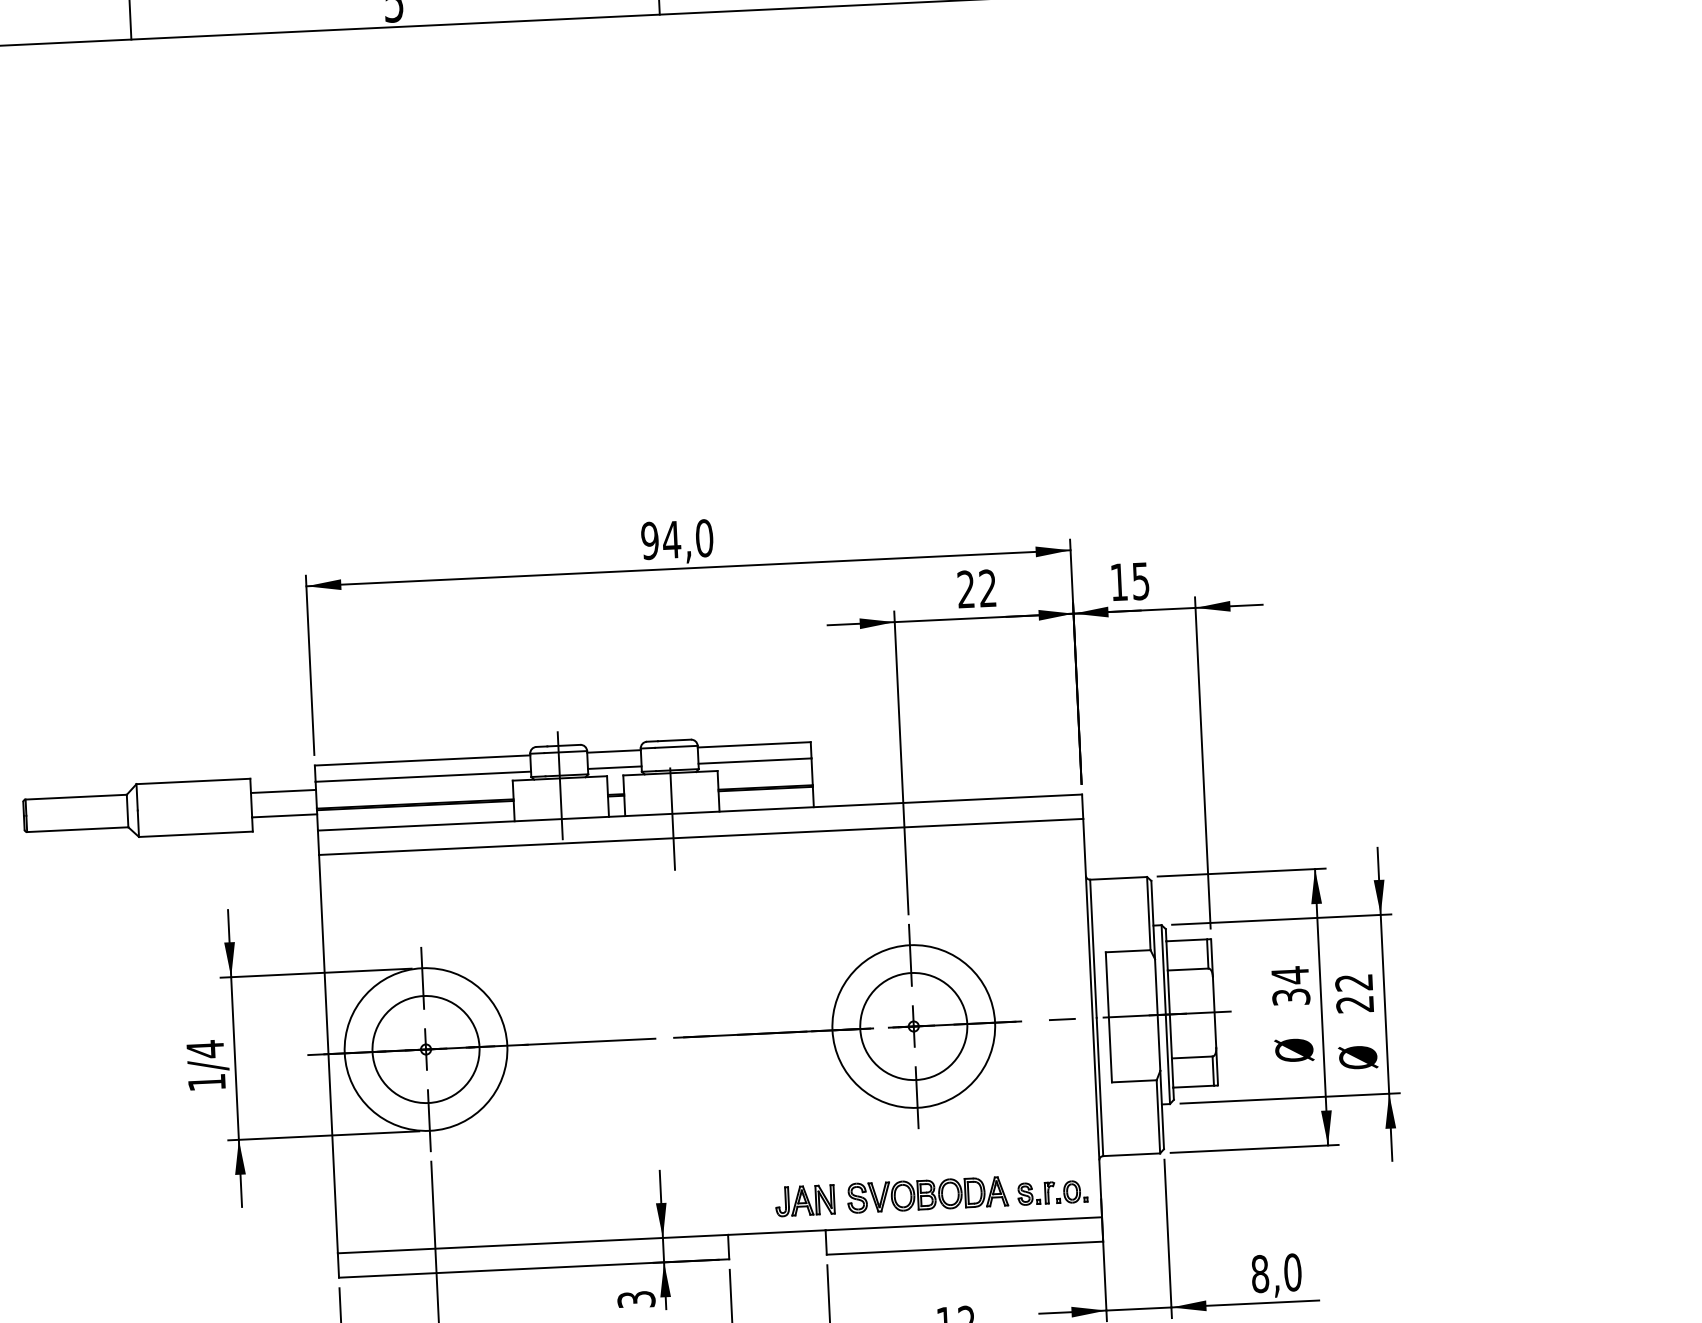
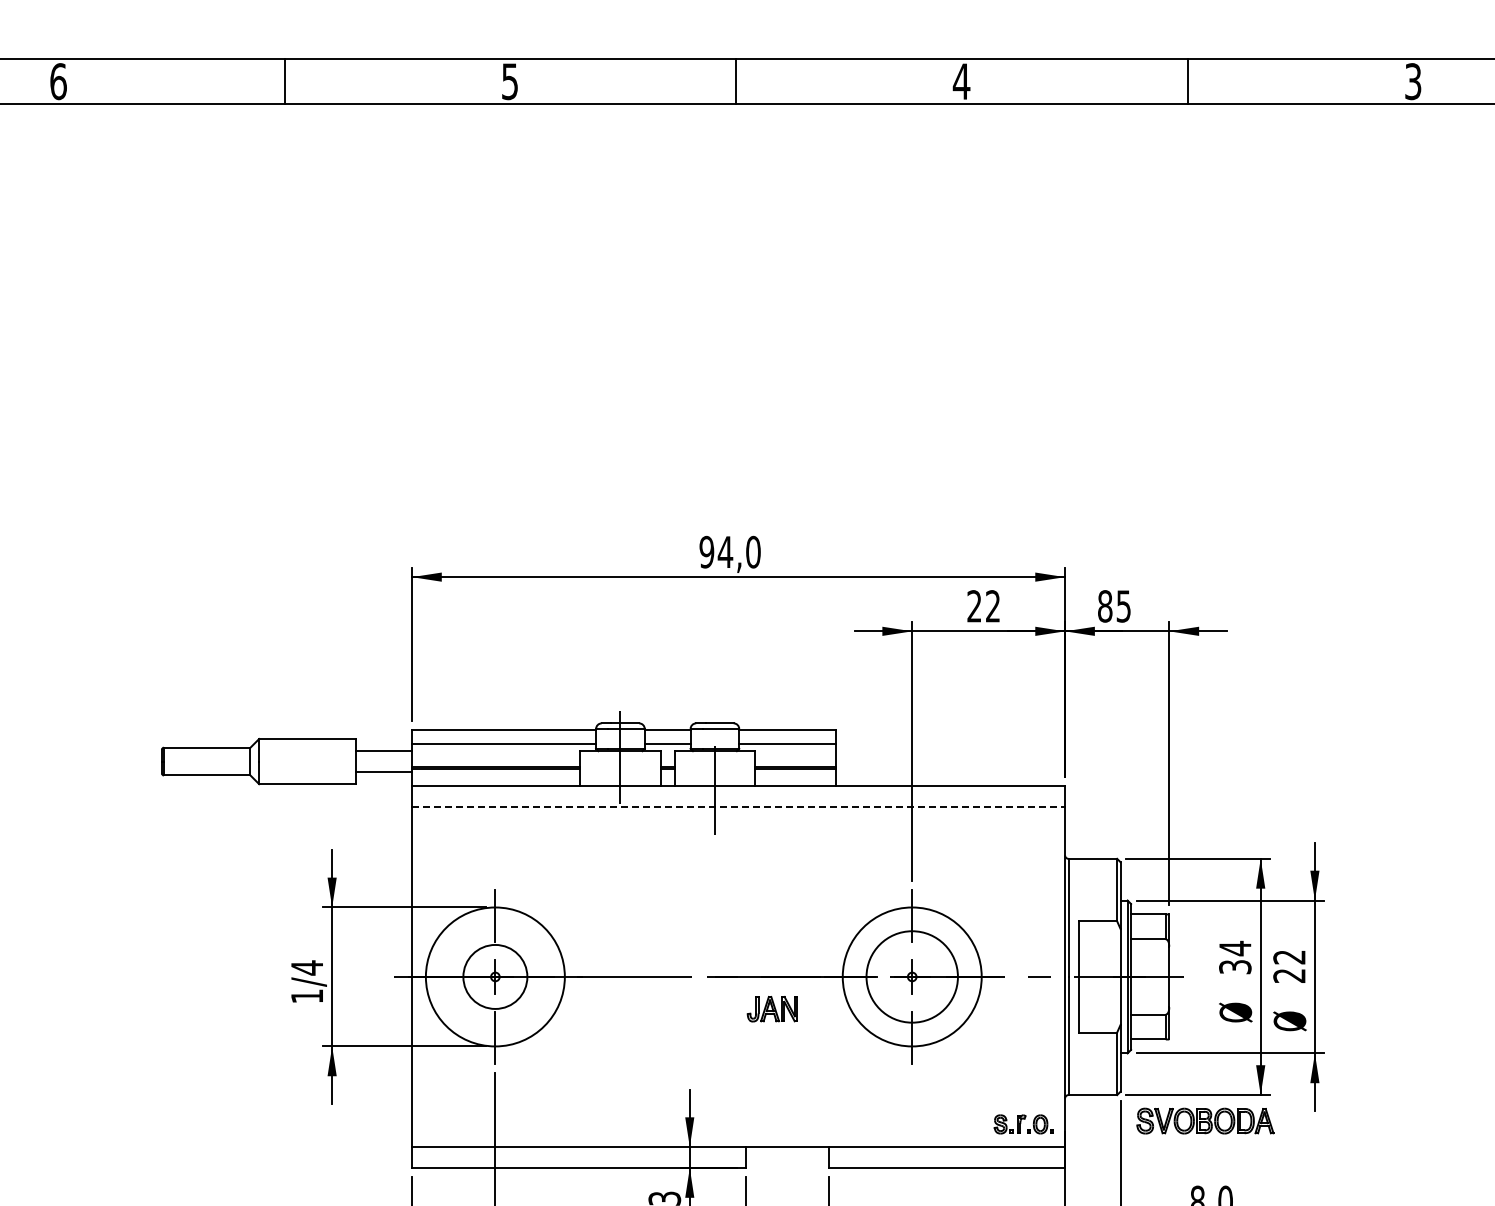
text: (1119, 582) -> (1105, 606), 15 -> 85
line: (701, 836) -> (738, 806), solid -> dashed
circle: (426, 1048) -> (495, 976), size x0.7
part: (927, 1194) -> (1205, 1120), moved
part: (803, 1201) -> (771, 1009), moved

